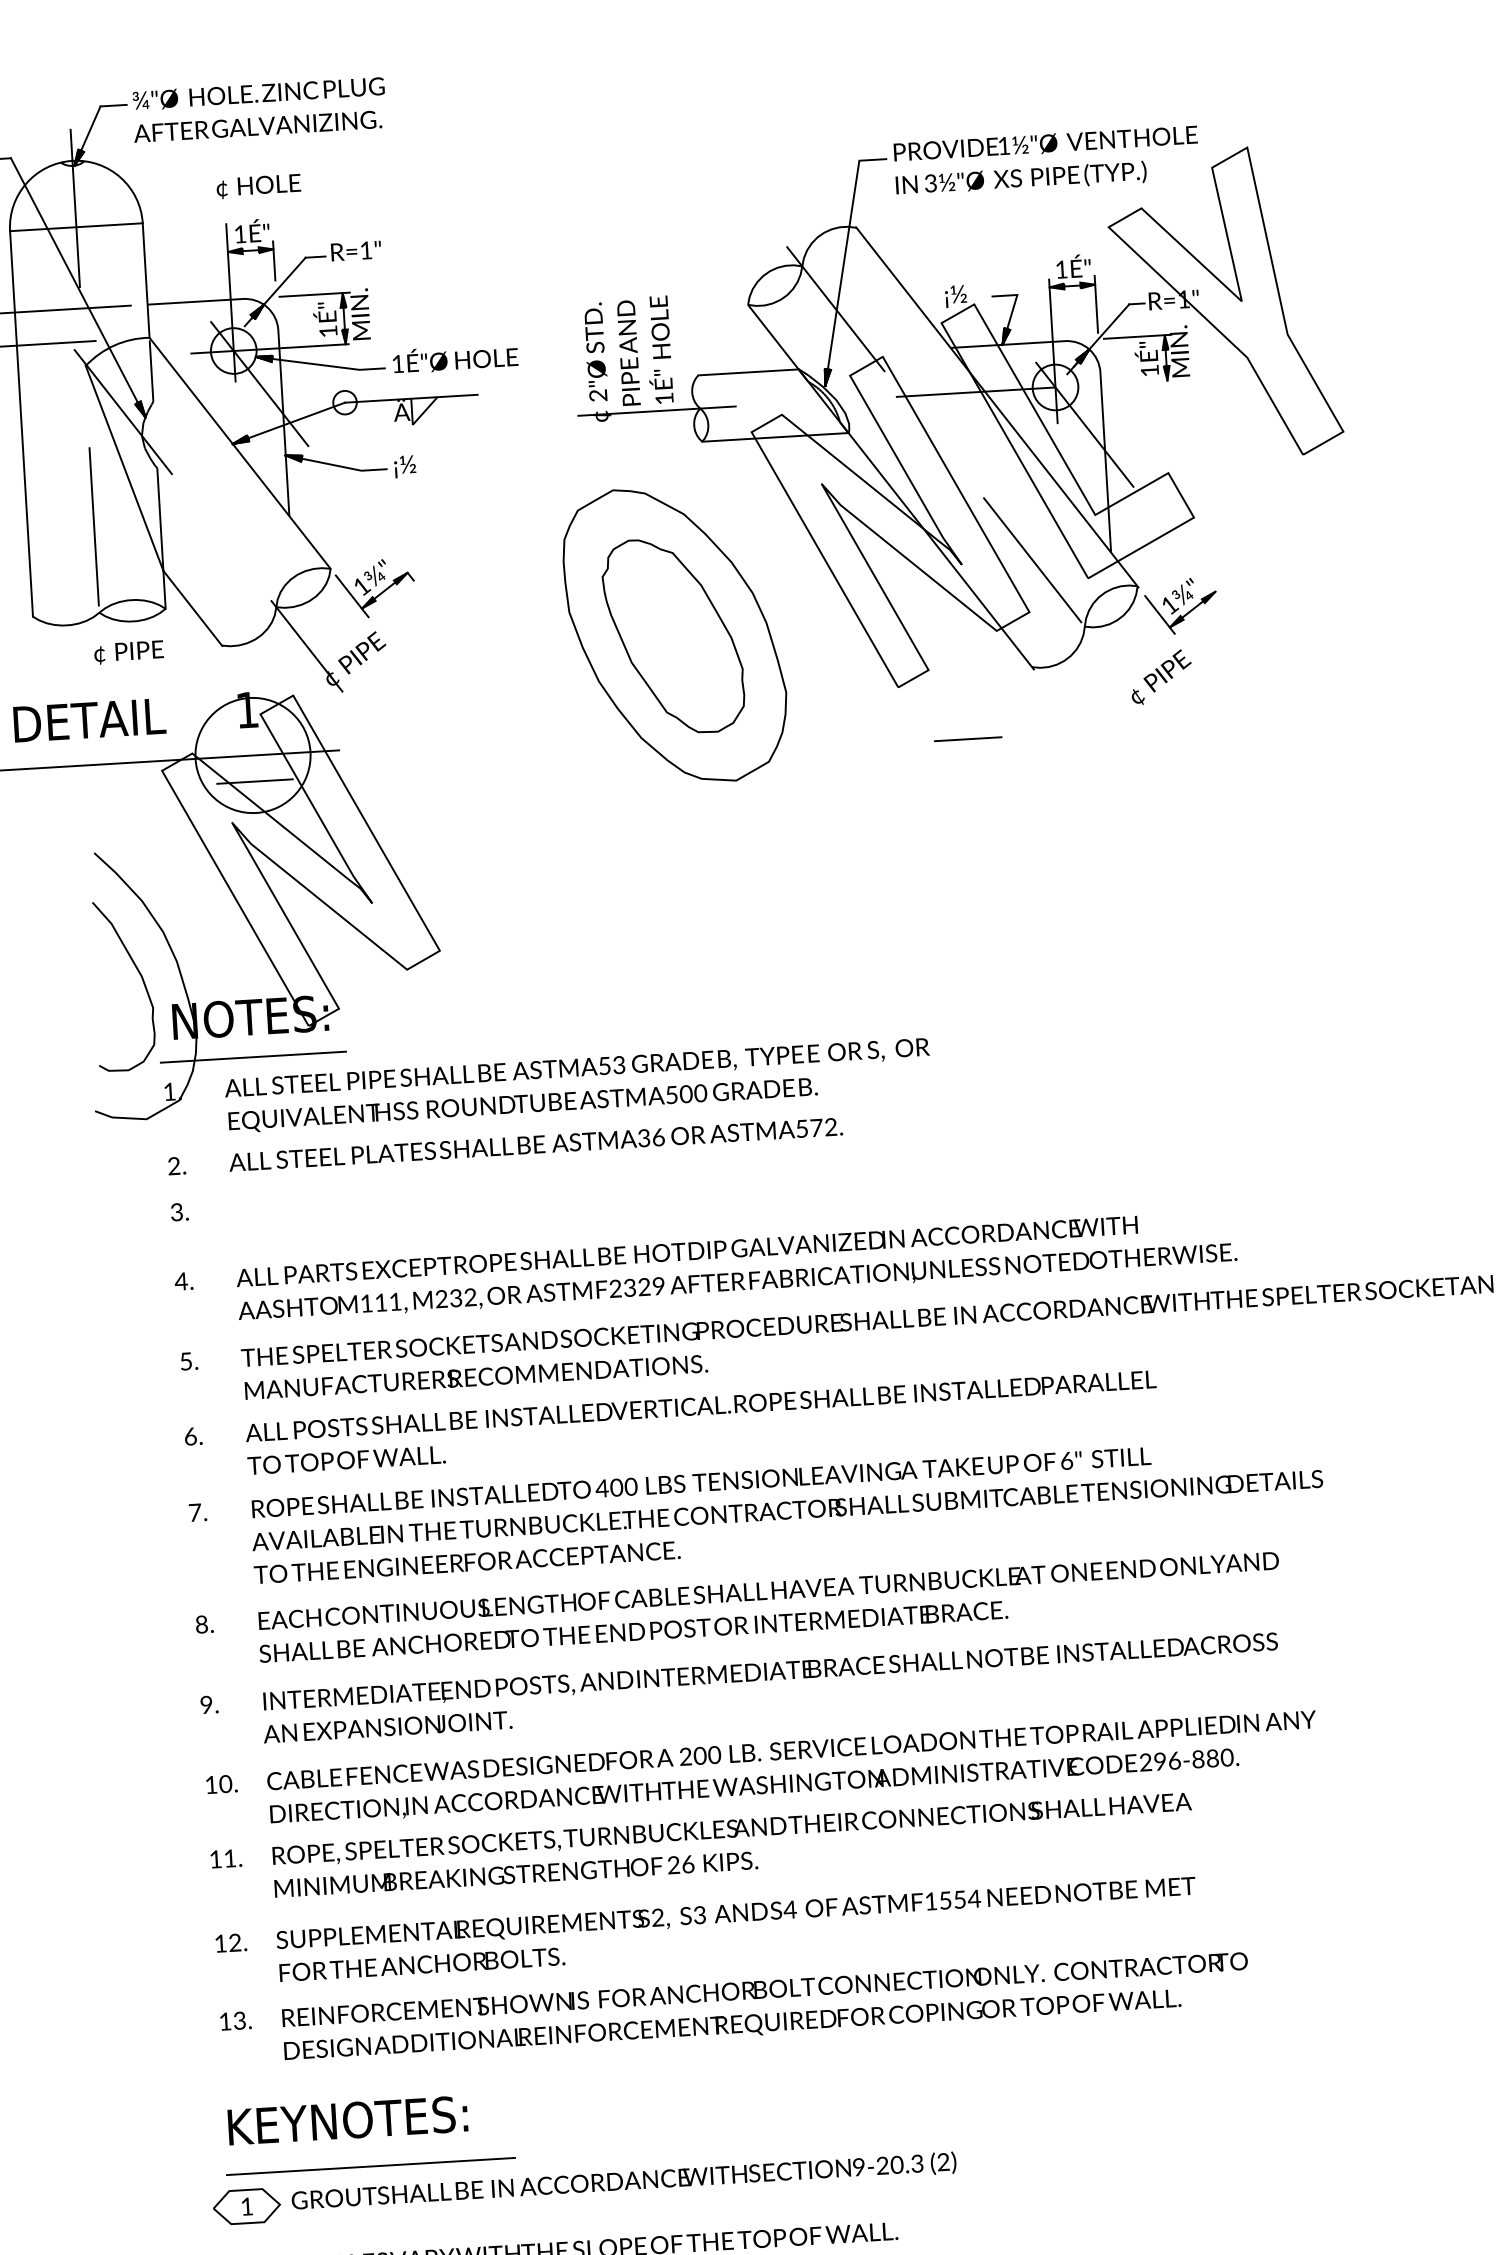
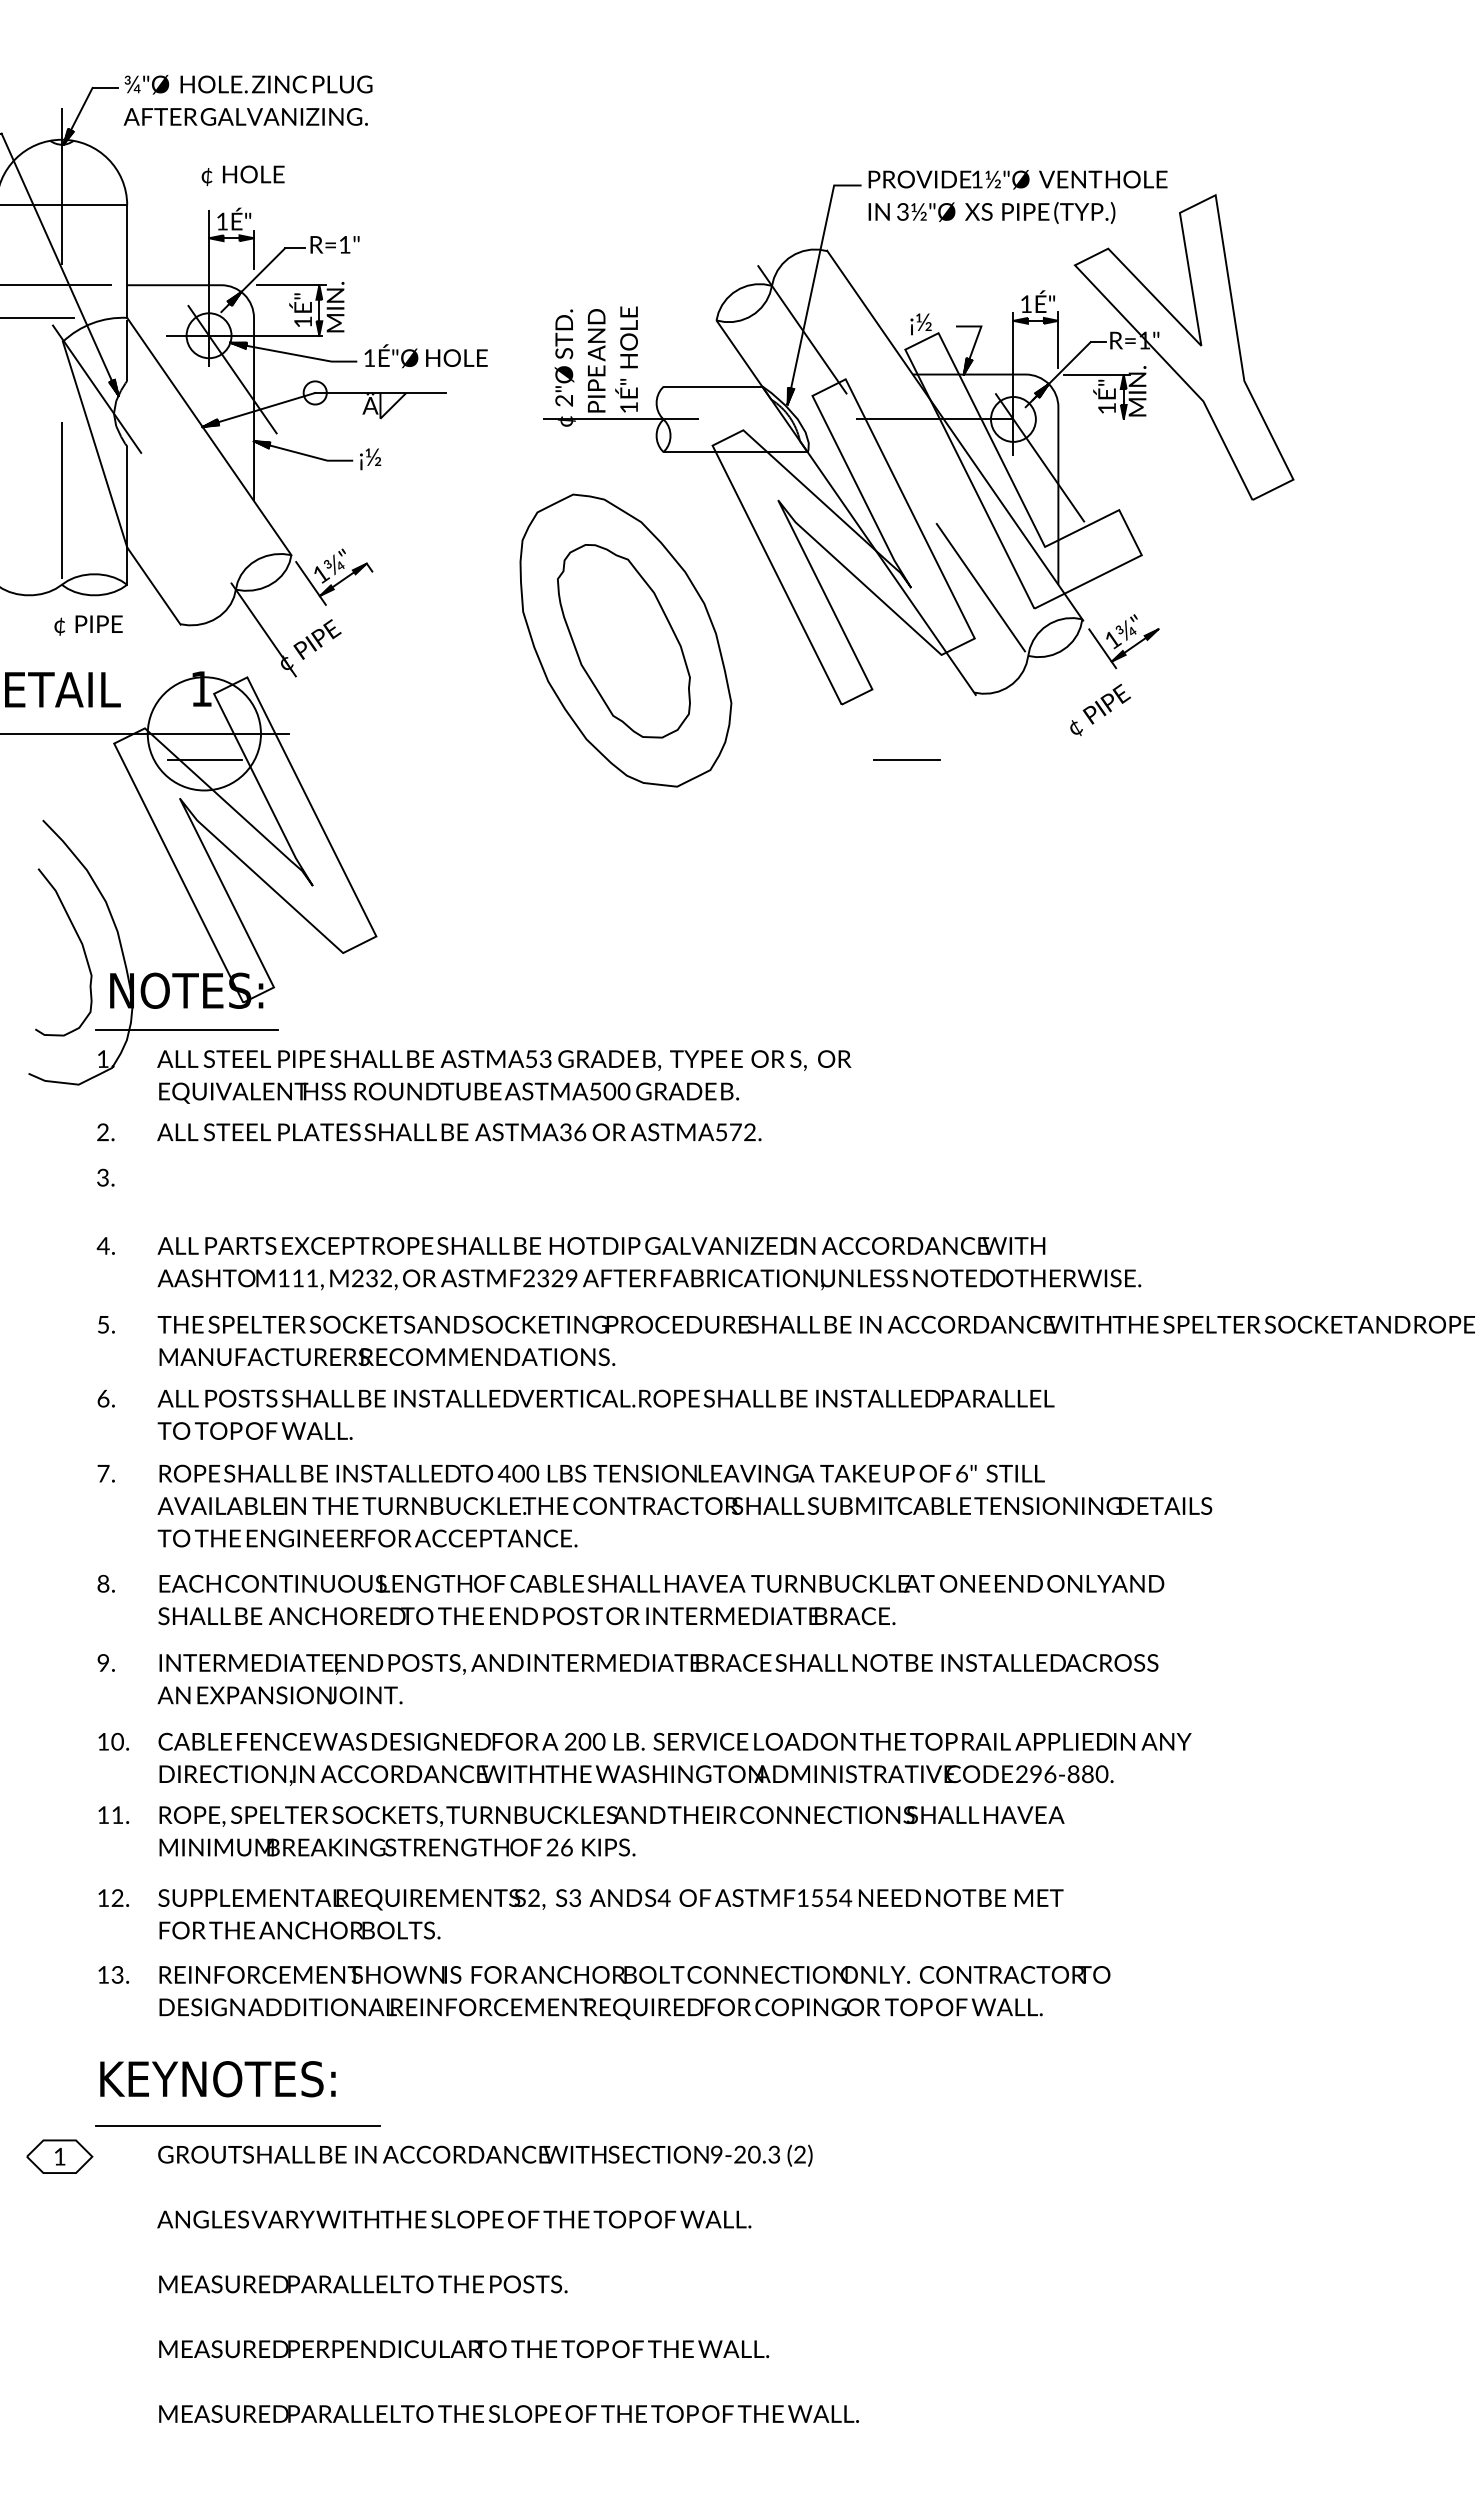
part: (246, 2206) -> (59, 2156), moved

